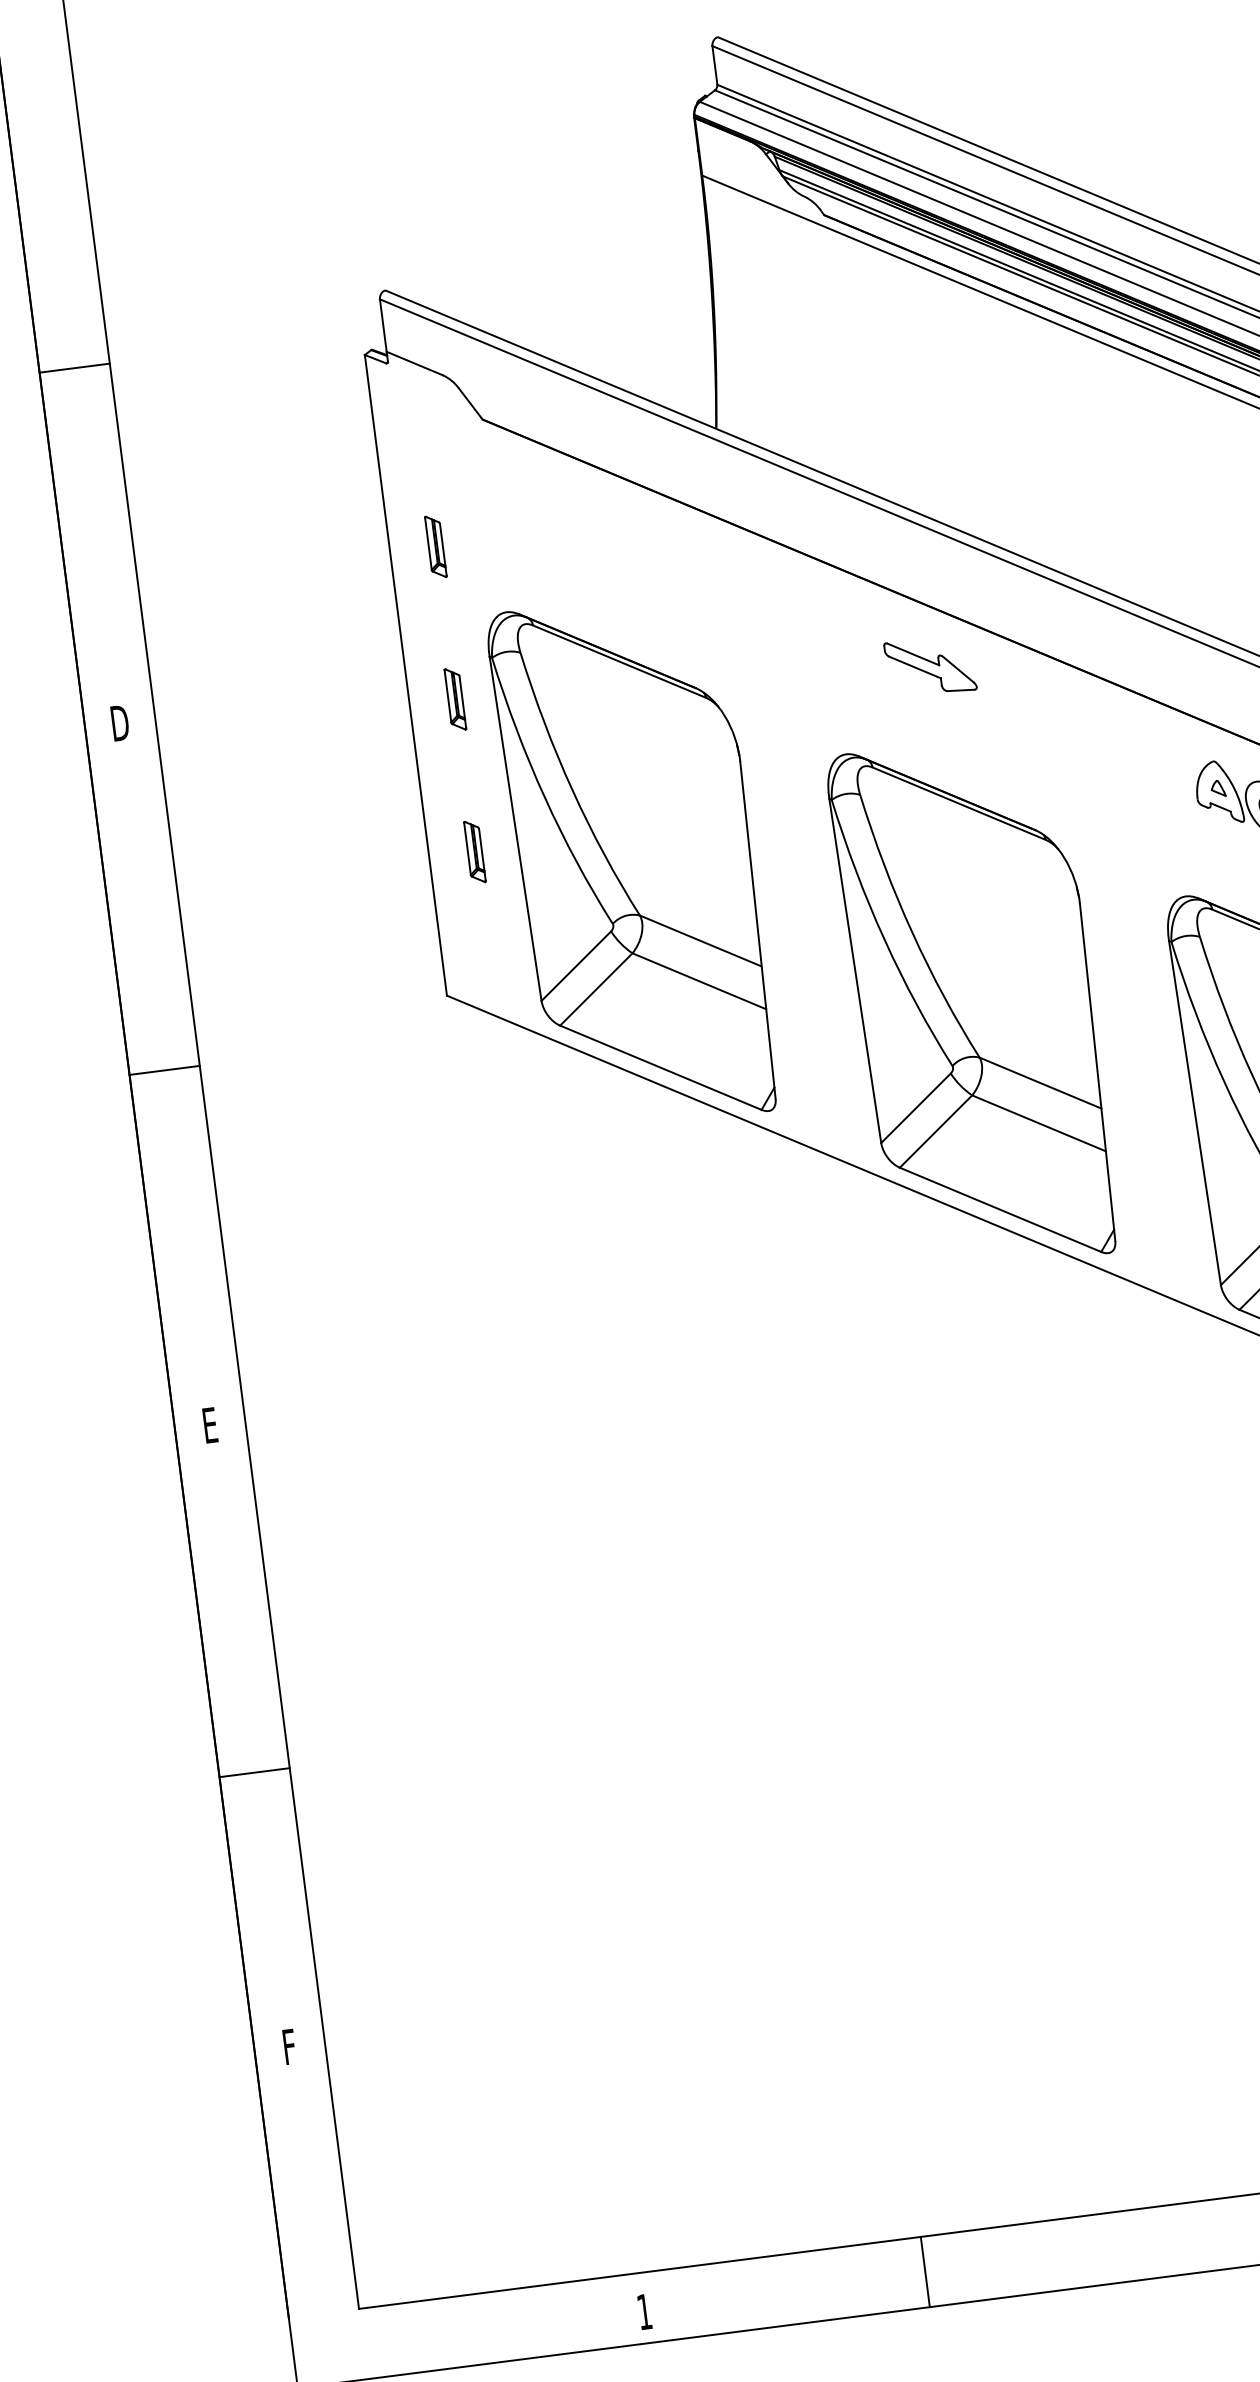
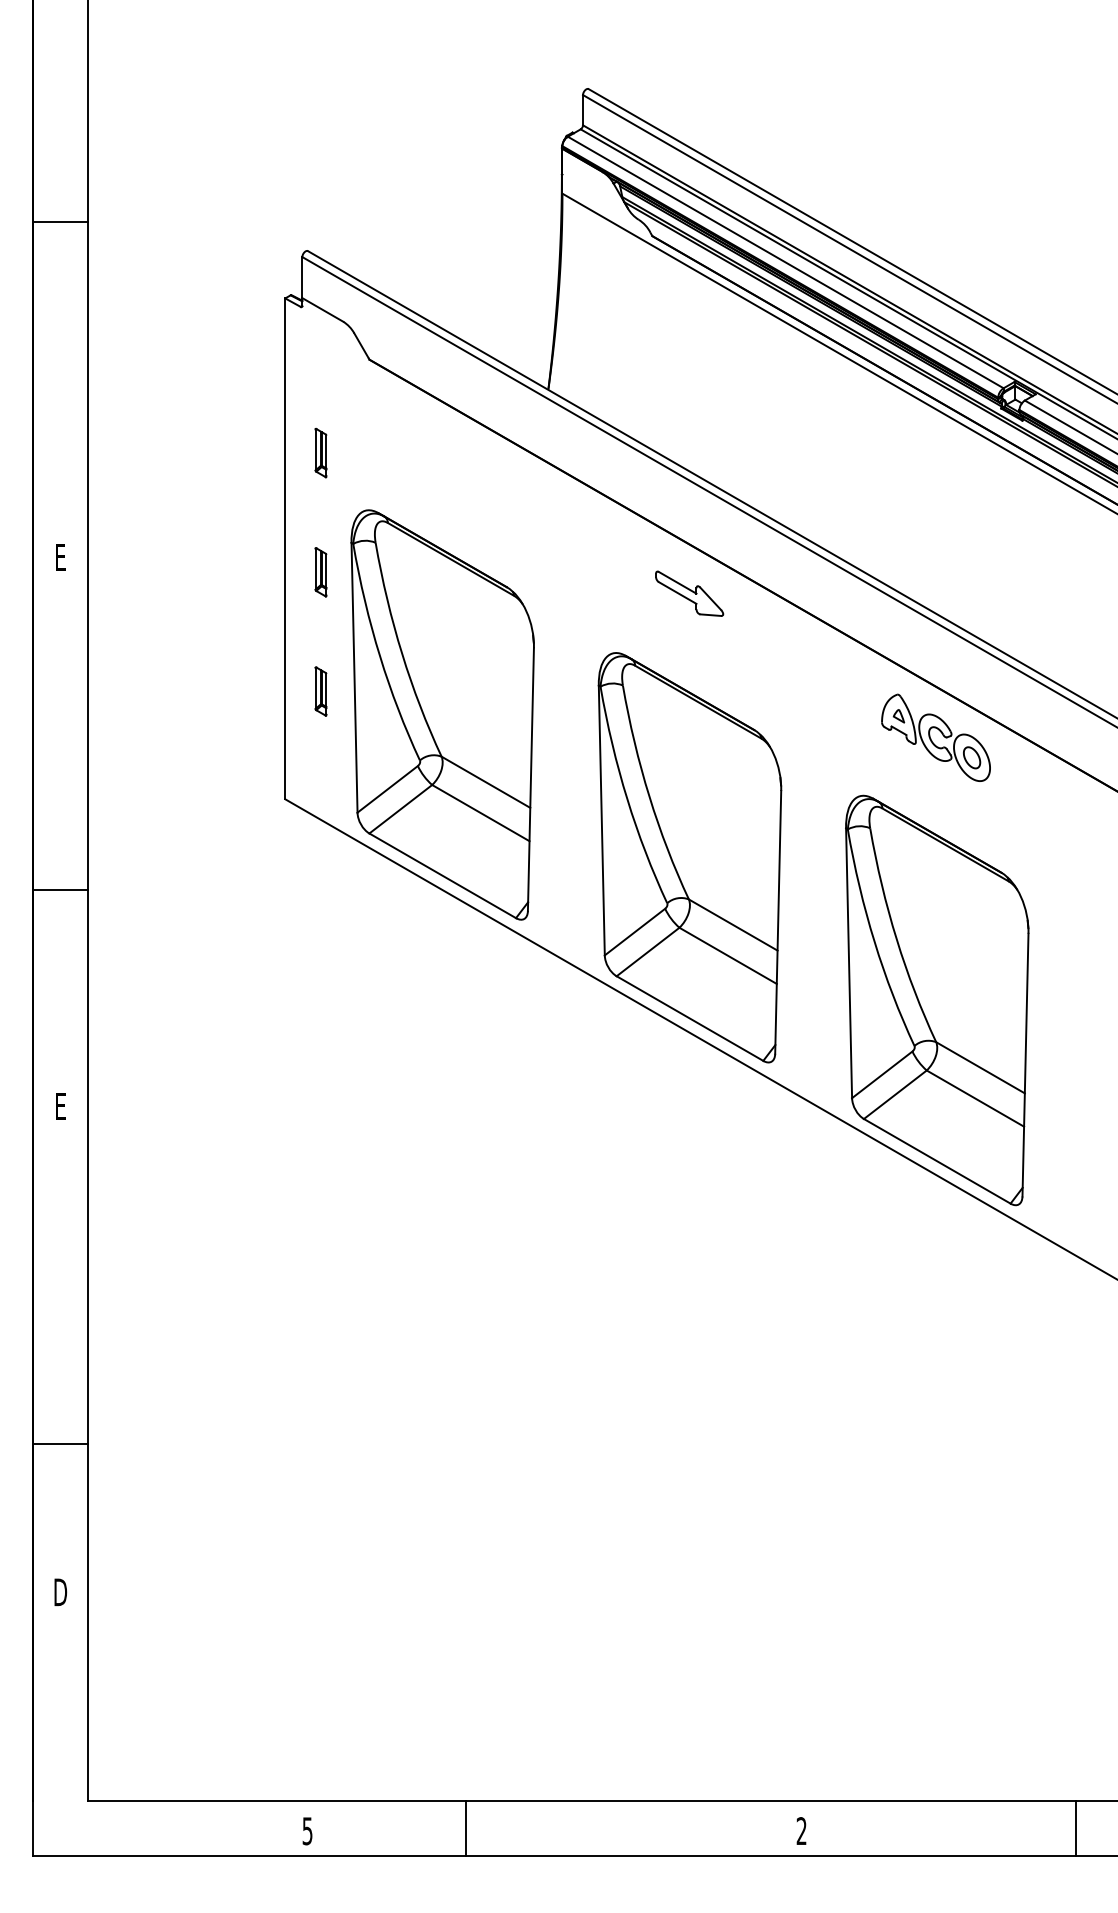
line: (74, 367) -> (60, 221), moved
text: (119, 723) -> (60, 557), D -> E
line: (164, 1069) -> (60, 889), moved
line: (254, 1772) -> (60, 1443), moved
text: (289, 2047) -> (60, 1592), F -> D
line: (925, 2271) -> (466, 1827), moved
text: (644, 2312) -> (307, 1831), 1 -> 5

